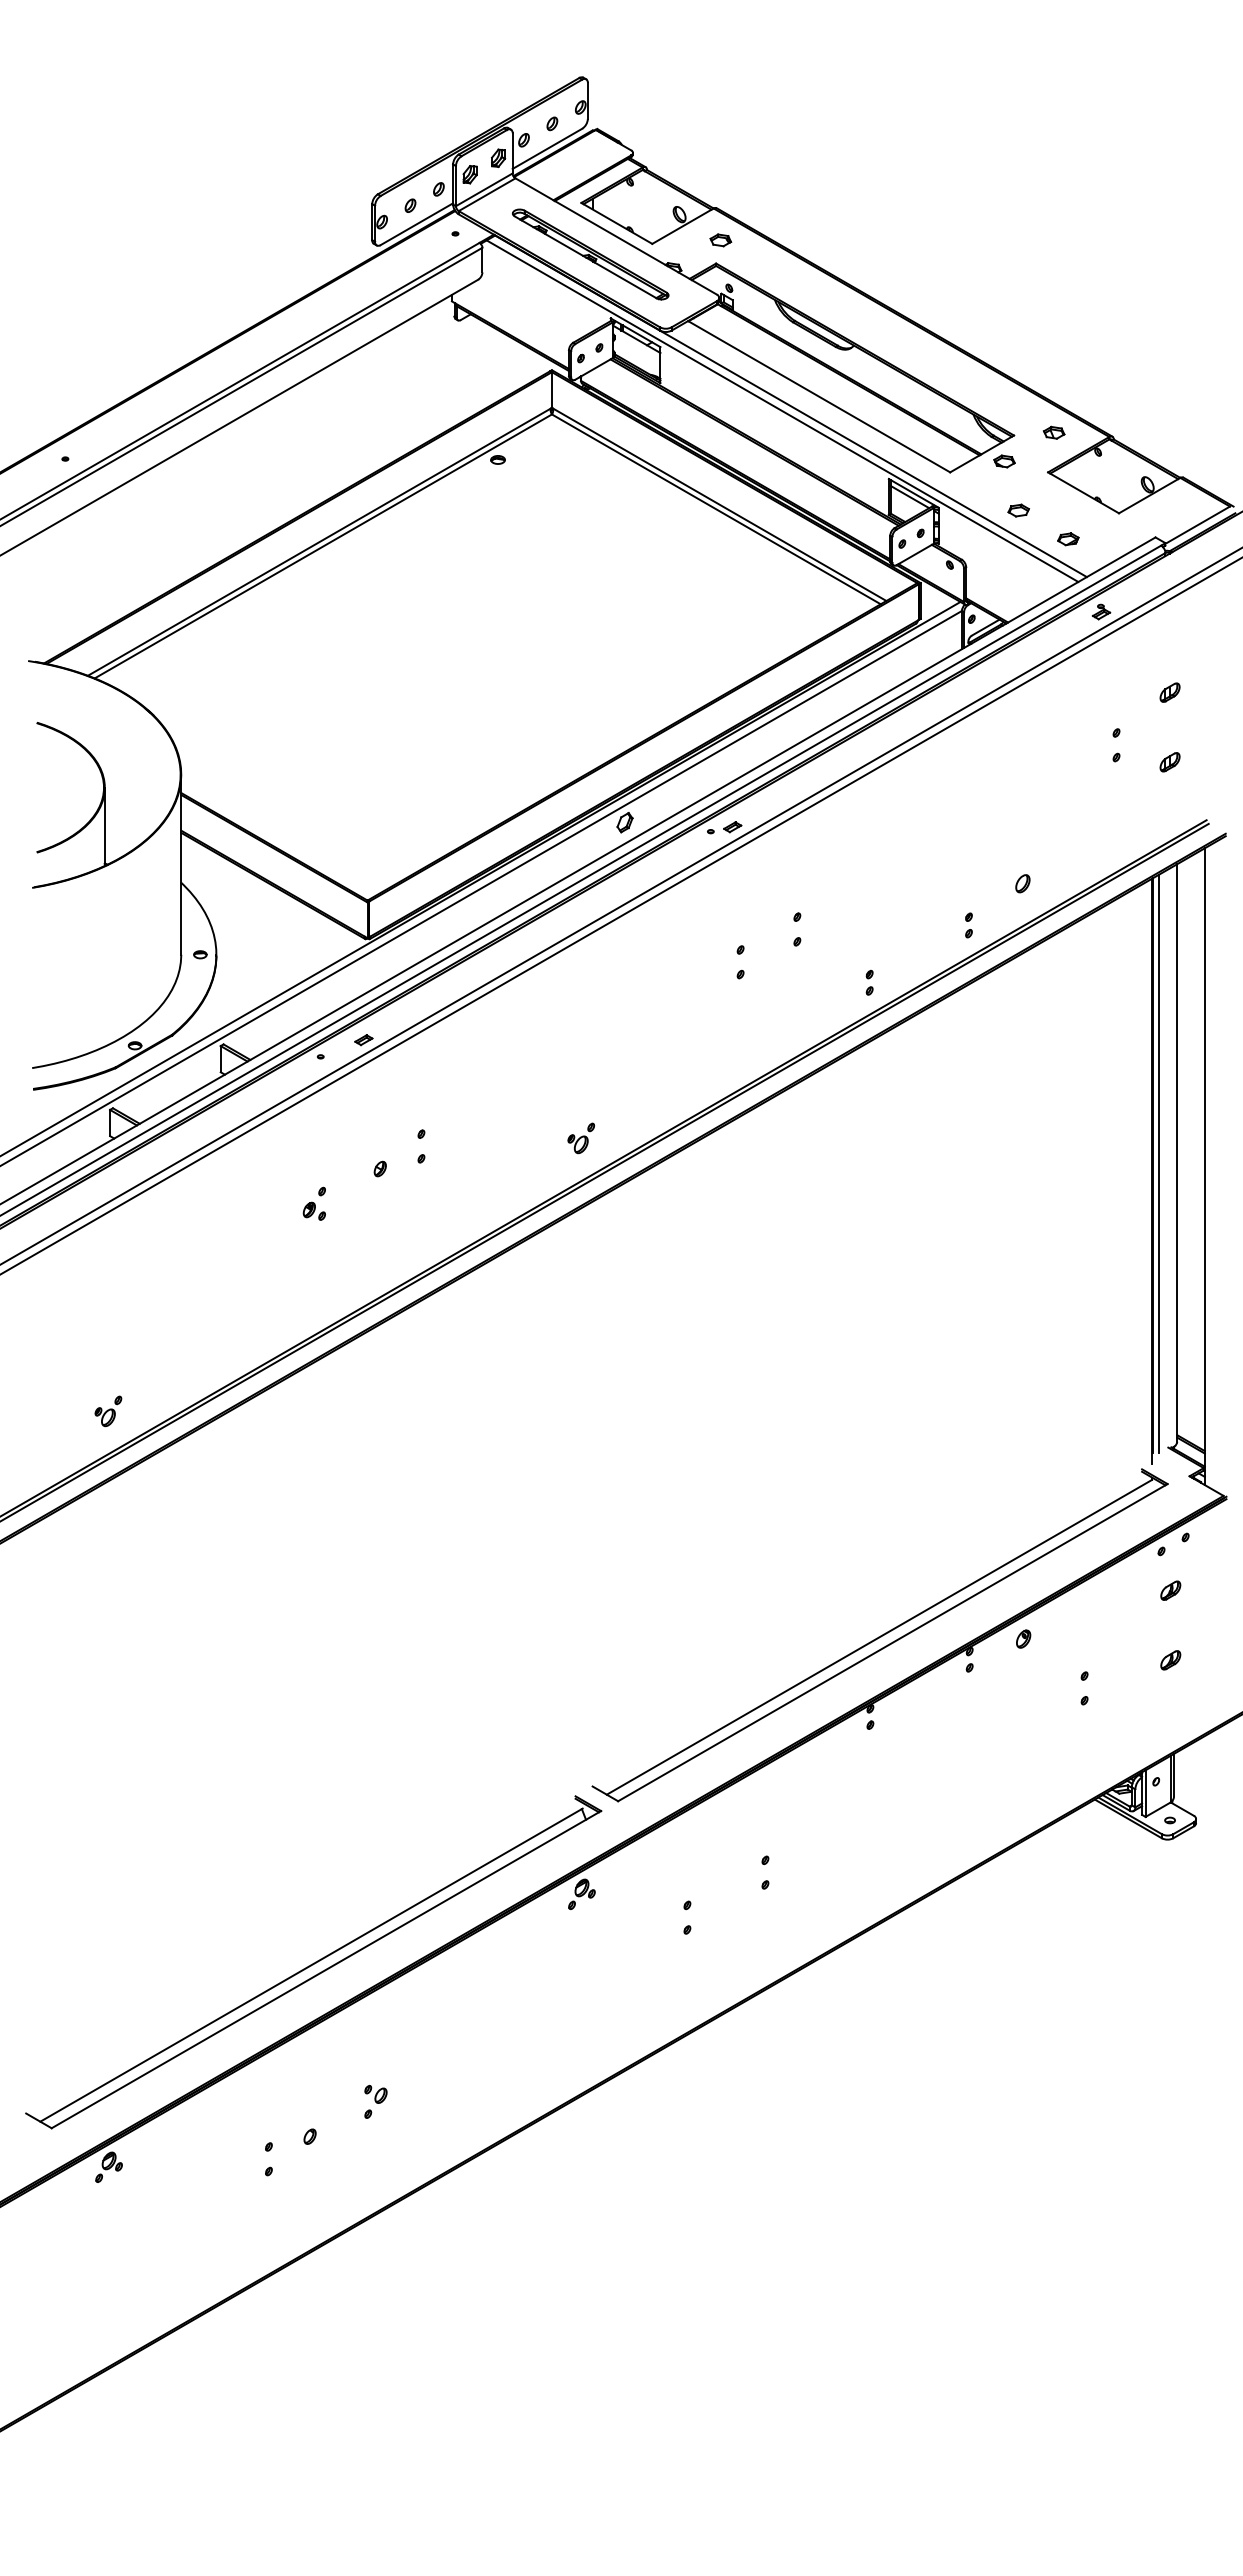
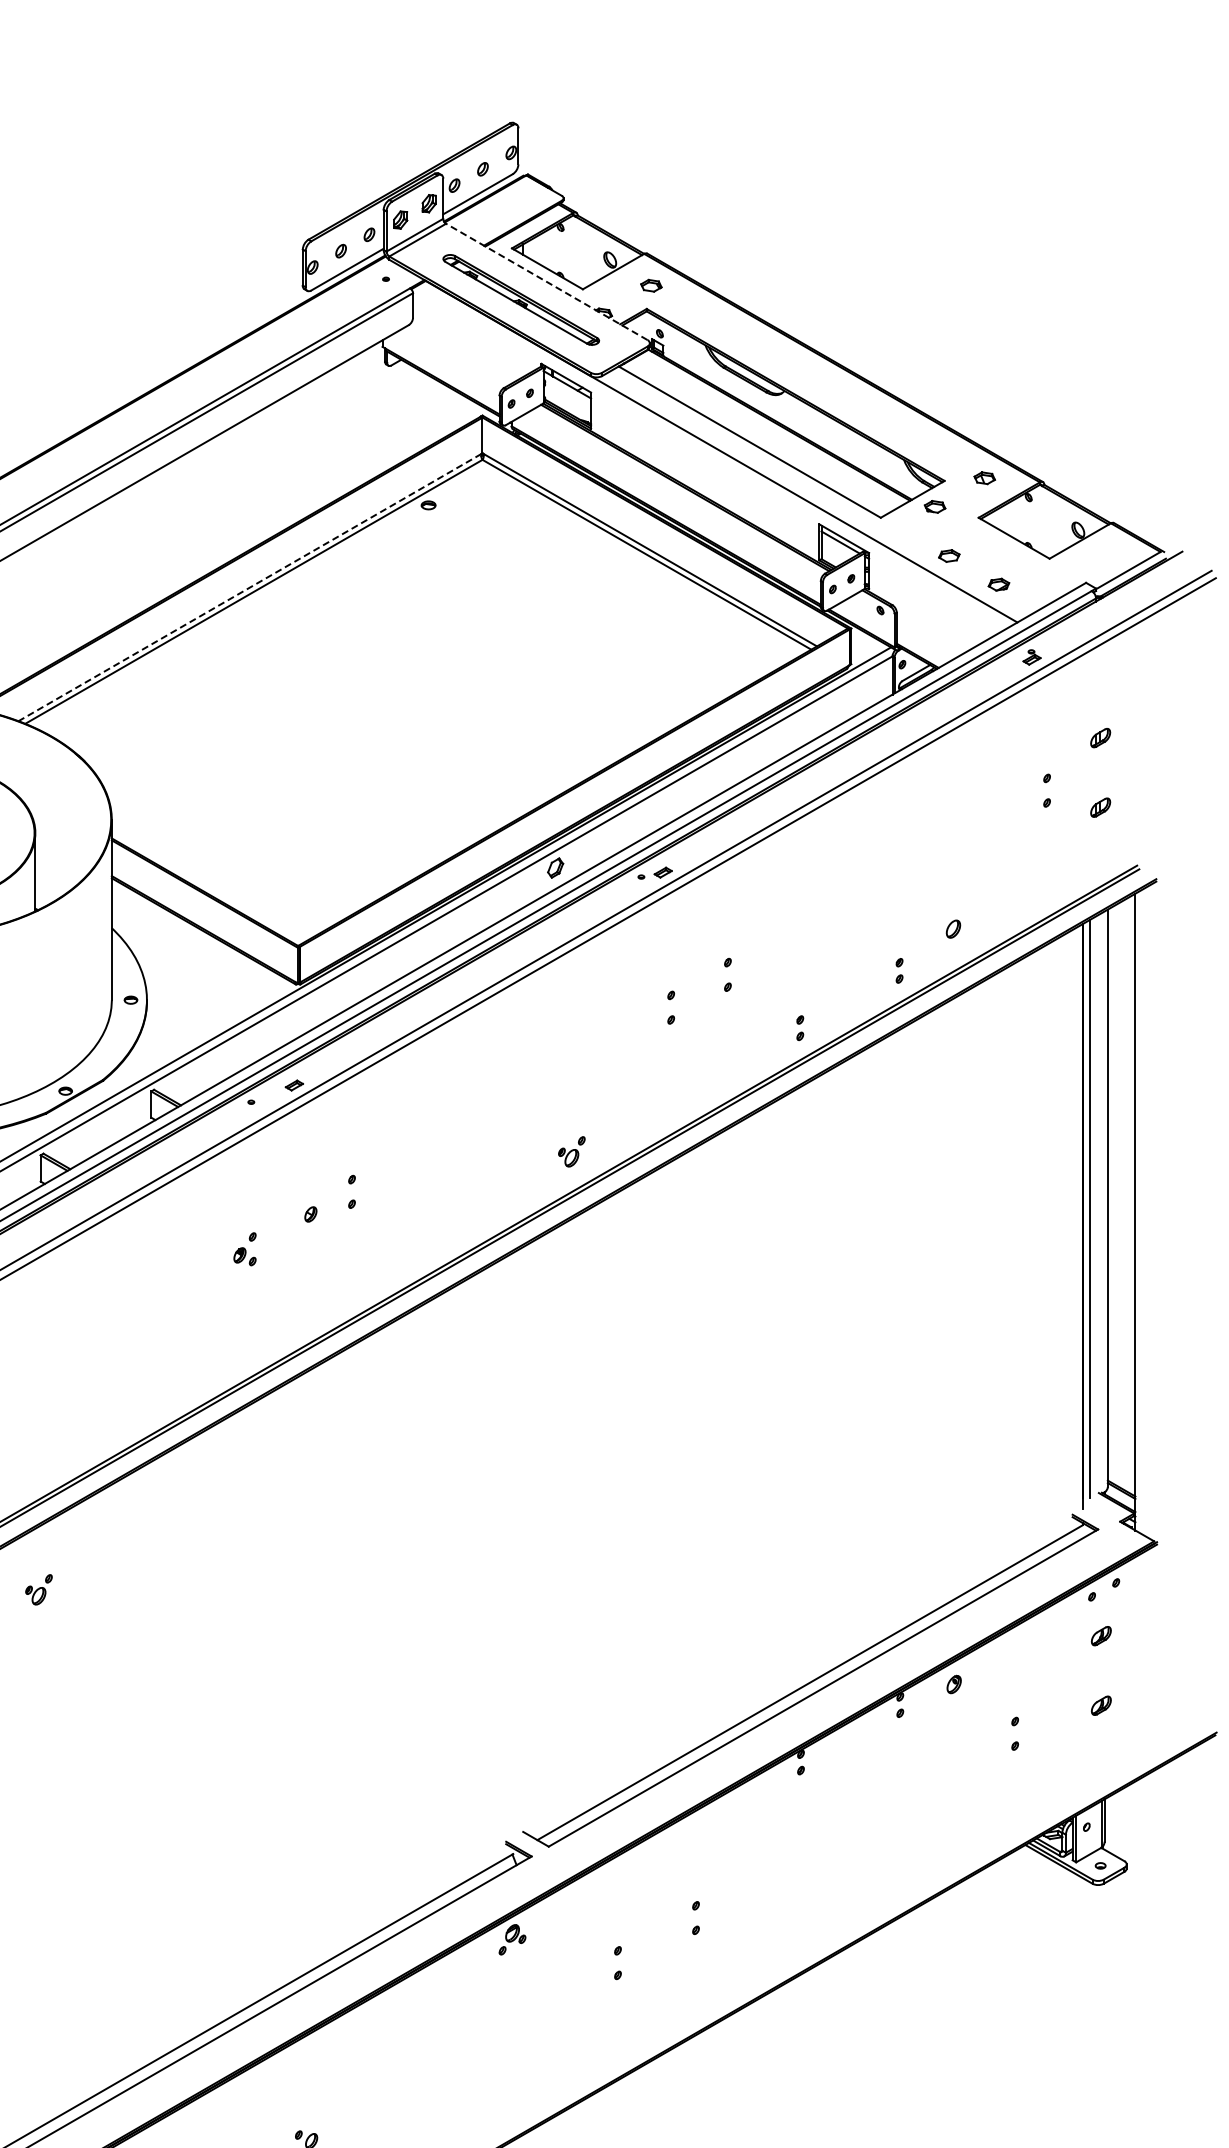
line: (615, 236) -> (546, 281), solid -> dashed
line: (782, 410) -> (713, 455), removed
line: (319, 542) -> (250, 587), solid -> dashed
part: (581, 1138) -> (572, 1151), moved
part: (108, 1411) -> (39, 1589), moved

